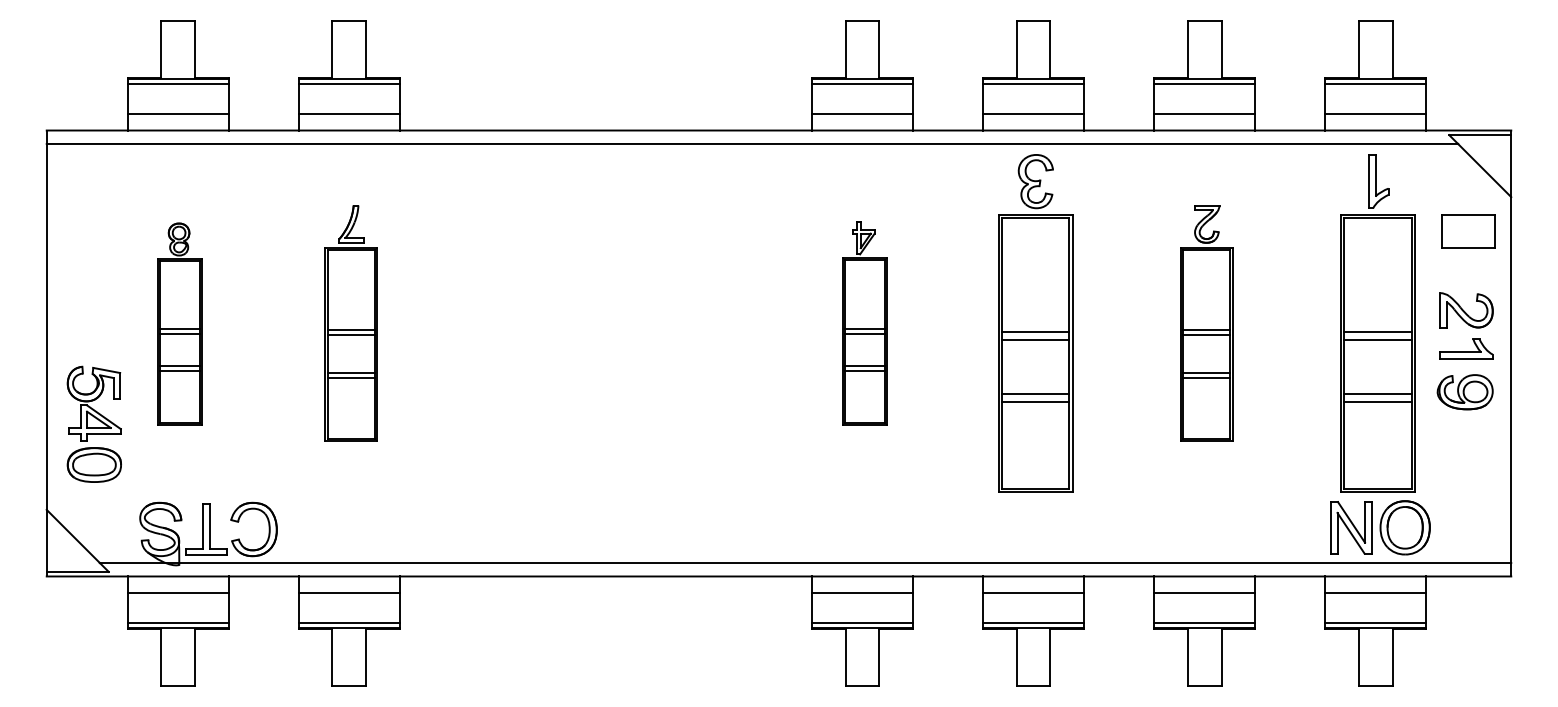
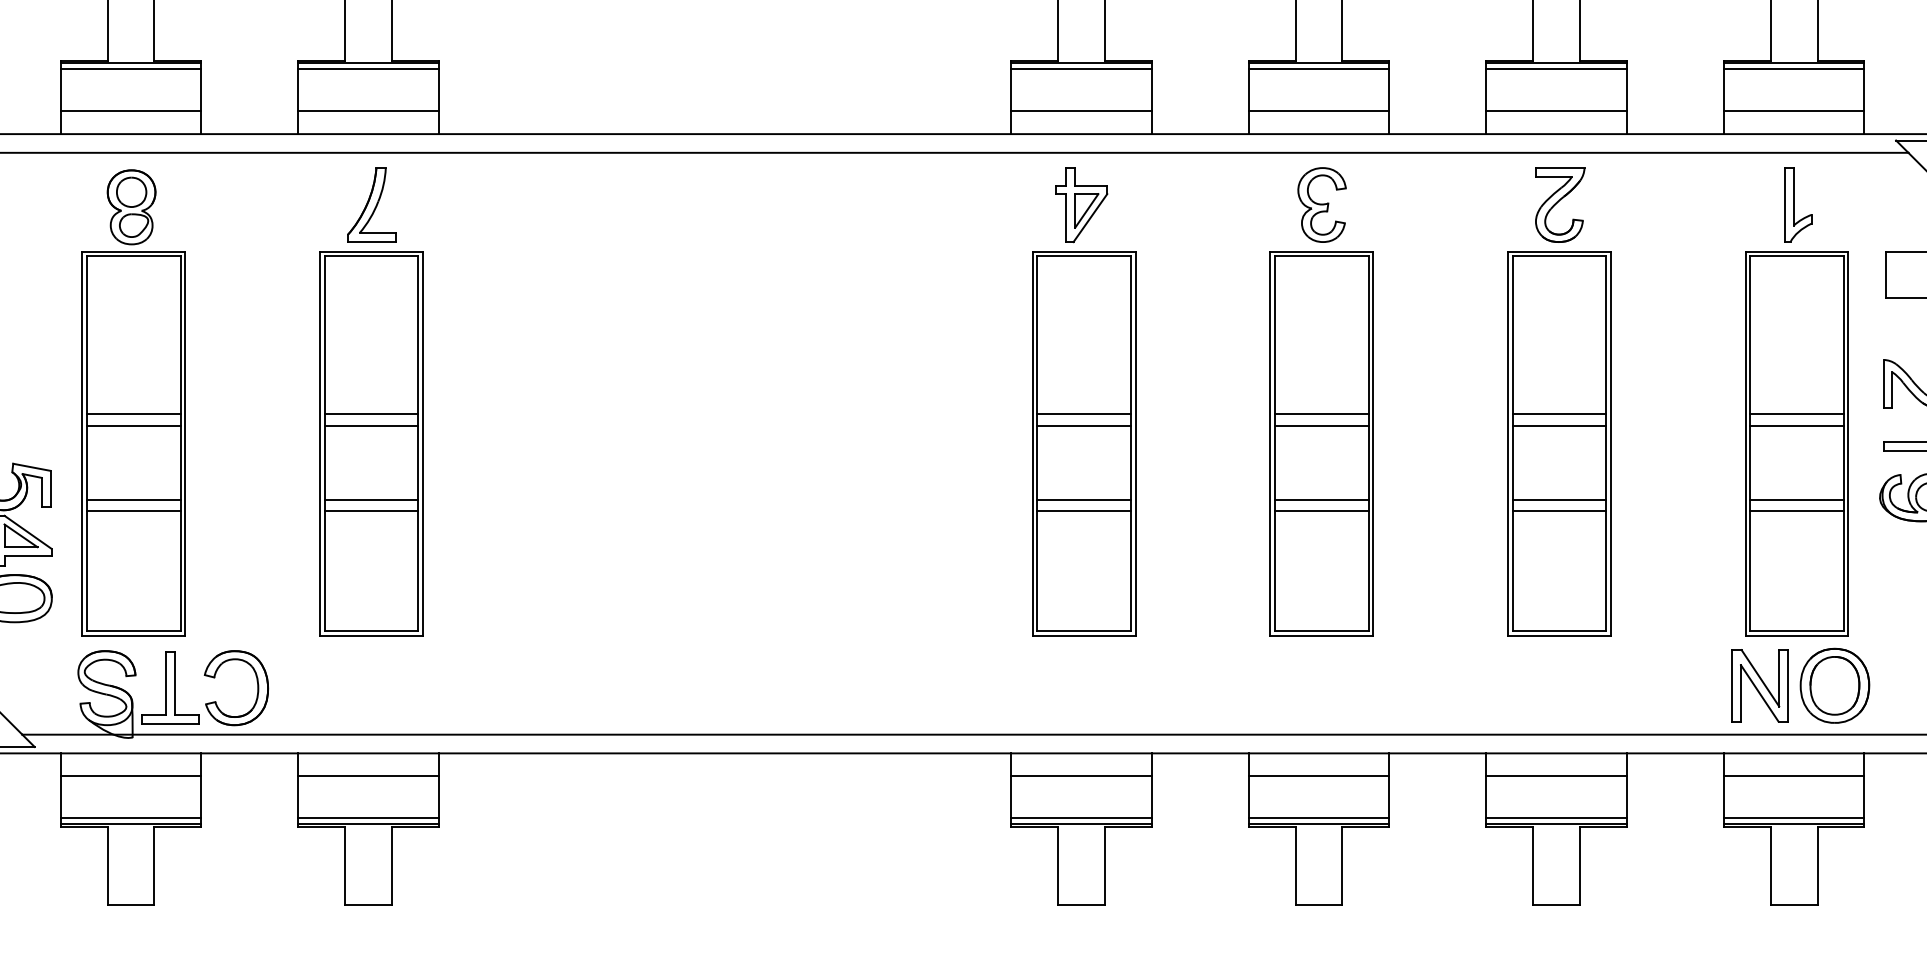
part: (179, 323) -> (132, 402), size x1.67
part: (350, 323) -> (370, 402), size x1.43
part: (864, 323) -> (1084, 402), size x1.67
part: (1206, 323) -> (1559, 402), size x1.43

